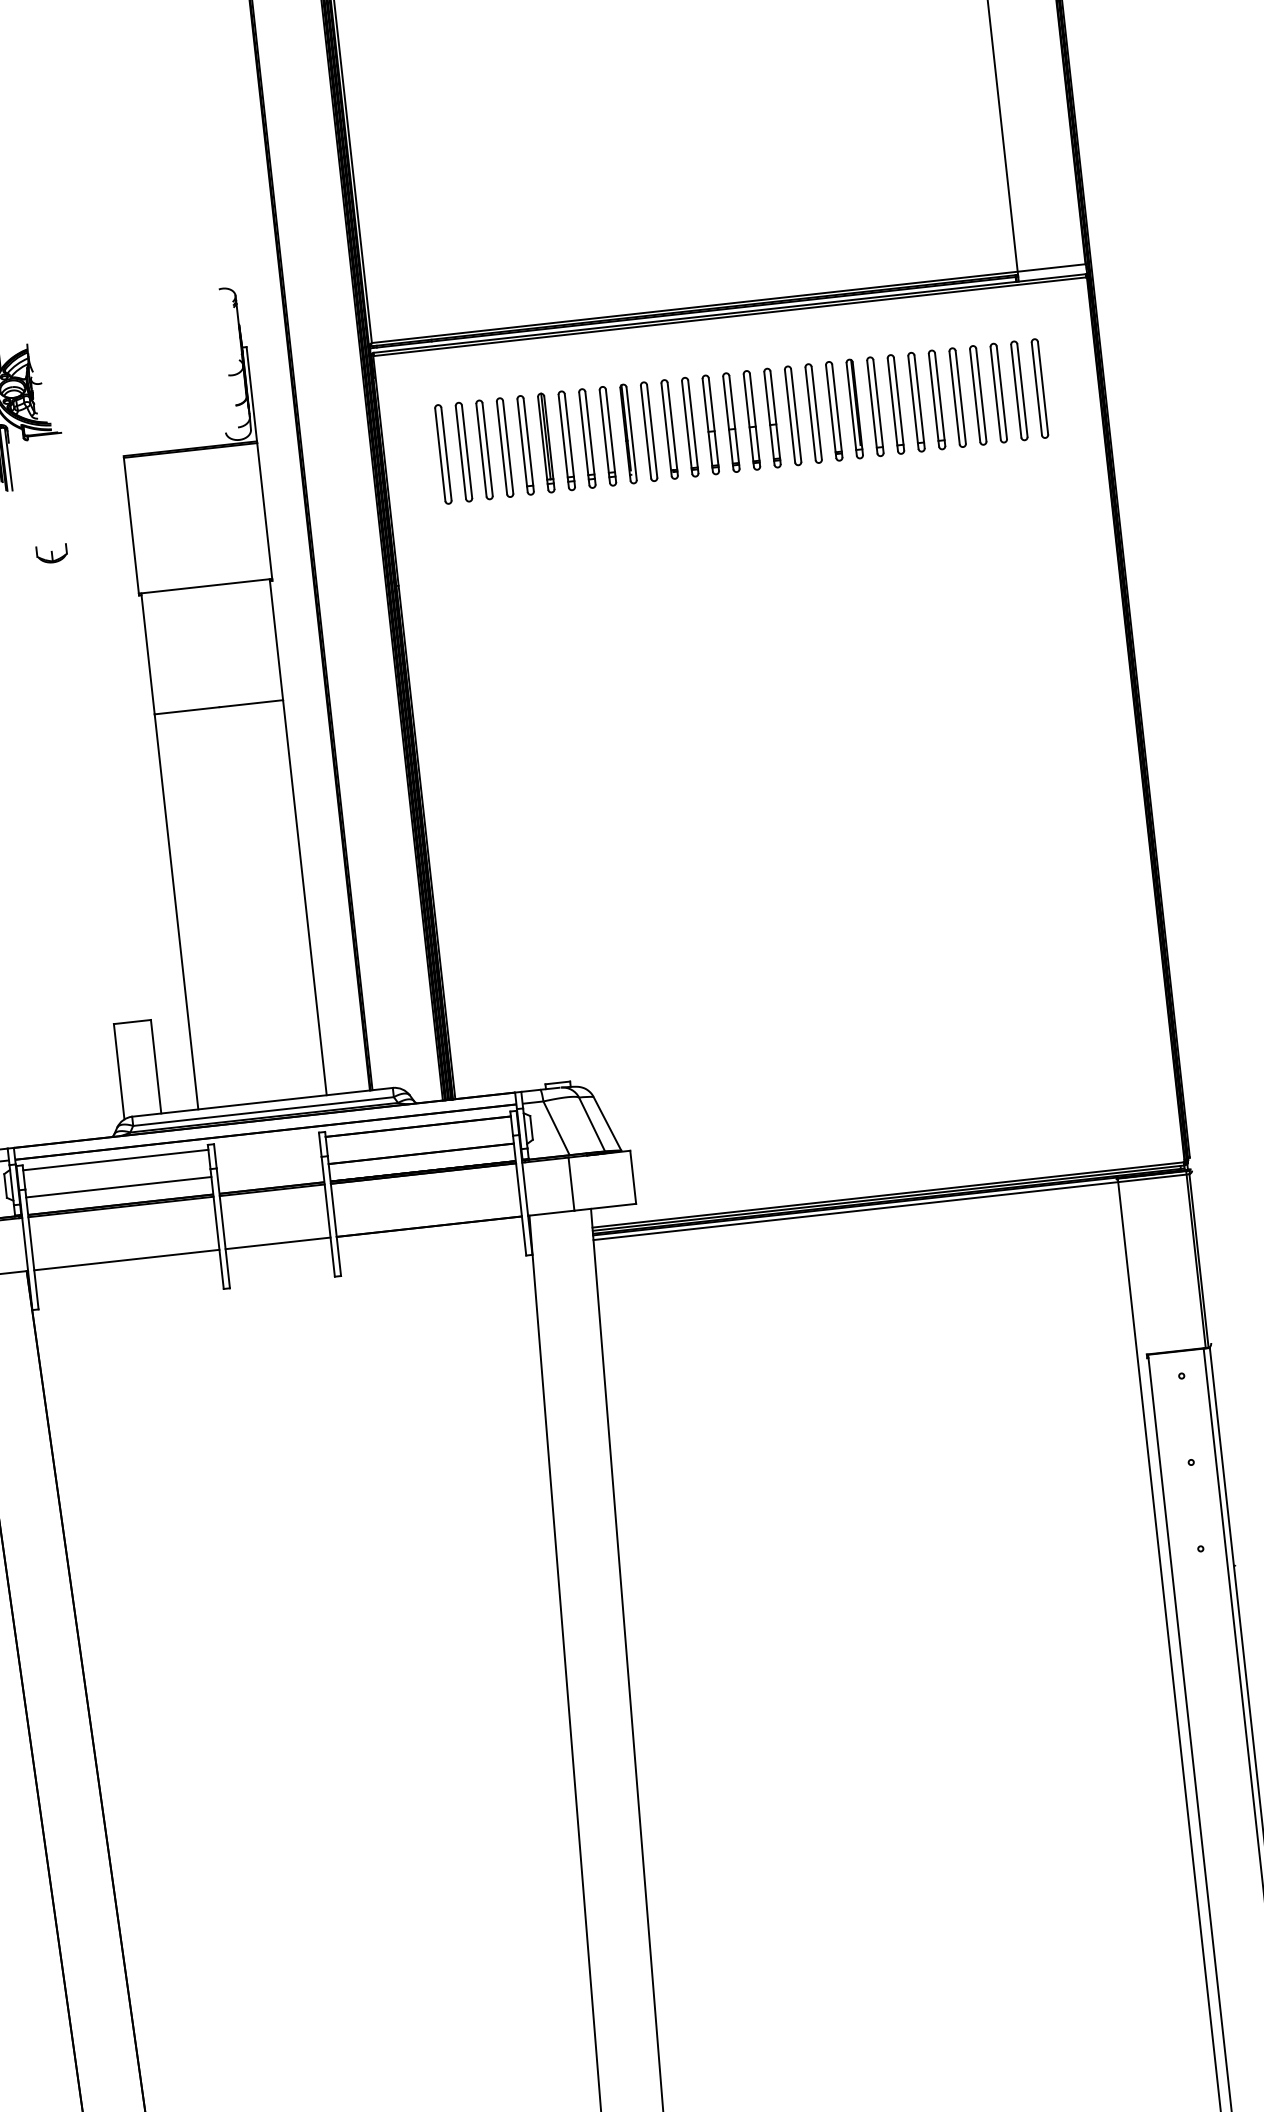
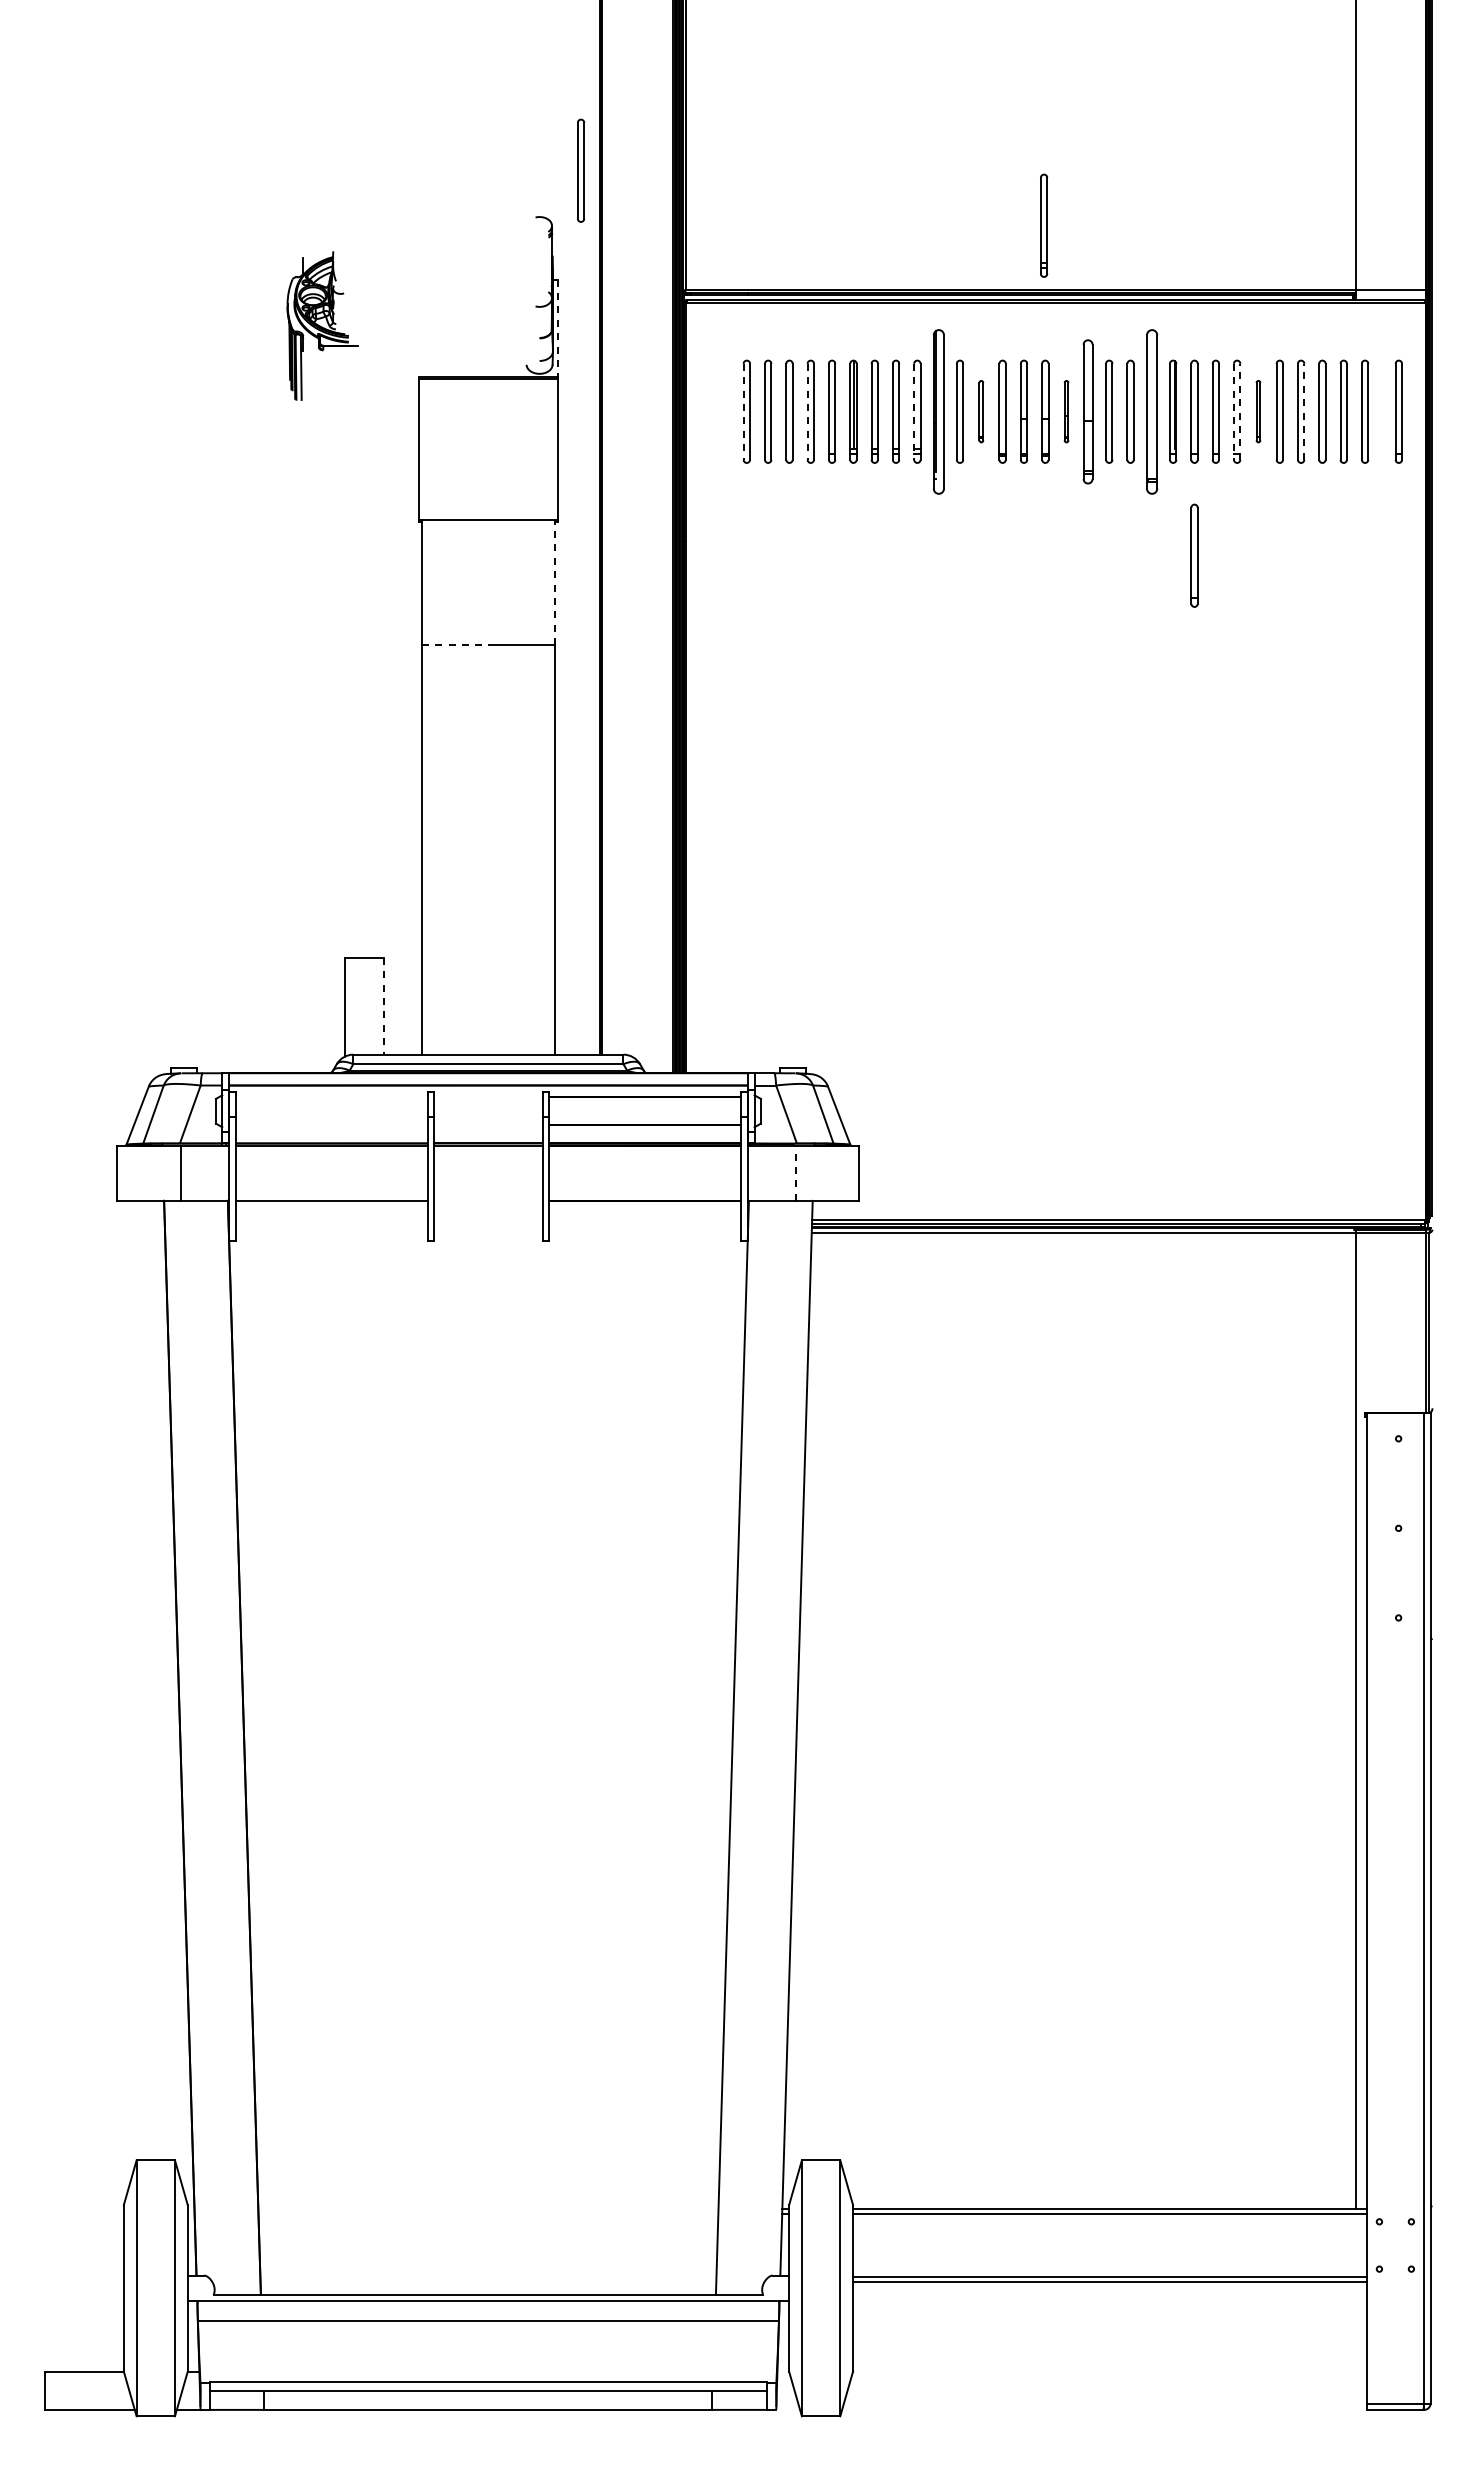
part: (258, 239) -> (581, 170), added
part: (710, 243) -> (1044, 225), added
part: (1072, 384) -> (1398, 411), added
line: (251, 394) -> (557, 328), solid -> dashed
line: (981, 394) -> (1304, 411), solid -> dashed
part: (937, 399) -> (1258, 411), size x0.6
line: (919, 401) -> (1240, 411), solid -> dashed
line: (912, 402) -> (1233, 411), solid -> dashed
part: (833, 411) -> (1151, 411), size x1.6
part: (772, 417) -> (1087, 411), size x1.4
part: (751, 420) -> (1066, 411), size x0.6
part: (669, 429) -> (981, 411), size x0.6
part: (628, 433) -> (938, 411), size x1.6
line: (605, 436) -> (914, 411), solid -> dashed
line: (501, 447) -> (807, 411), solid -> dashed
line: (440, 454) -> (743, 411), solid -> dashed
part: (890, 545) -> (1194, 555), added
part: (51, 554) -> (334, 469), removed
line: (275, 639) -> (554, 582), solid -> dashed
line: (187, 711) -> (455, 645), solid -> dashed
line: (156, 1067) -> (383, 1006), solid -> dashed
line: (115, 1160) -> (331, 1097), removed
line: (571, 1184) -> (795, 1173), solid -> dashed
line: (118, 1187) -> (331, 1125), removed
line: (278, 1243) -> (488, 1200), removed

